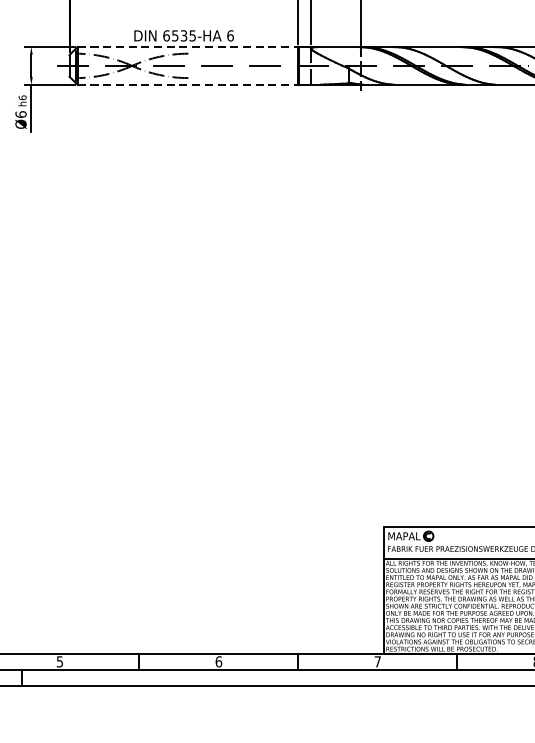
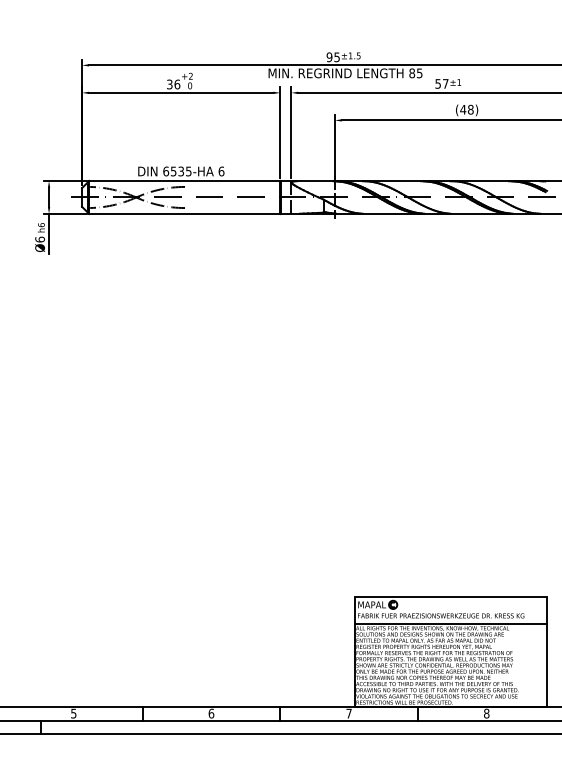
line: (187, 46) -> (184, 180), dashed -> solid
line: (187, 85) -> (184, 214), dashed -> solid

